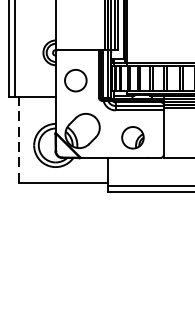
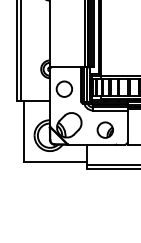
line: (18, 139) -> (23, 131), dashed -> solid

